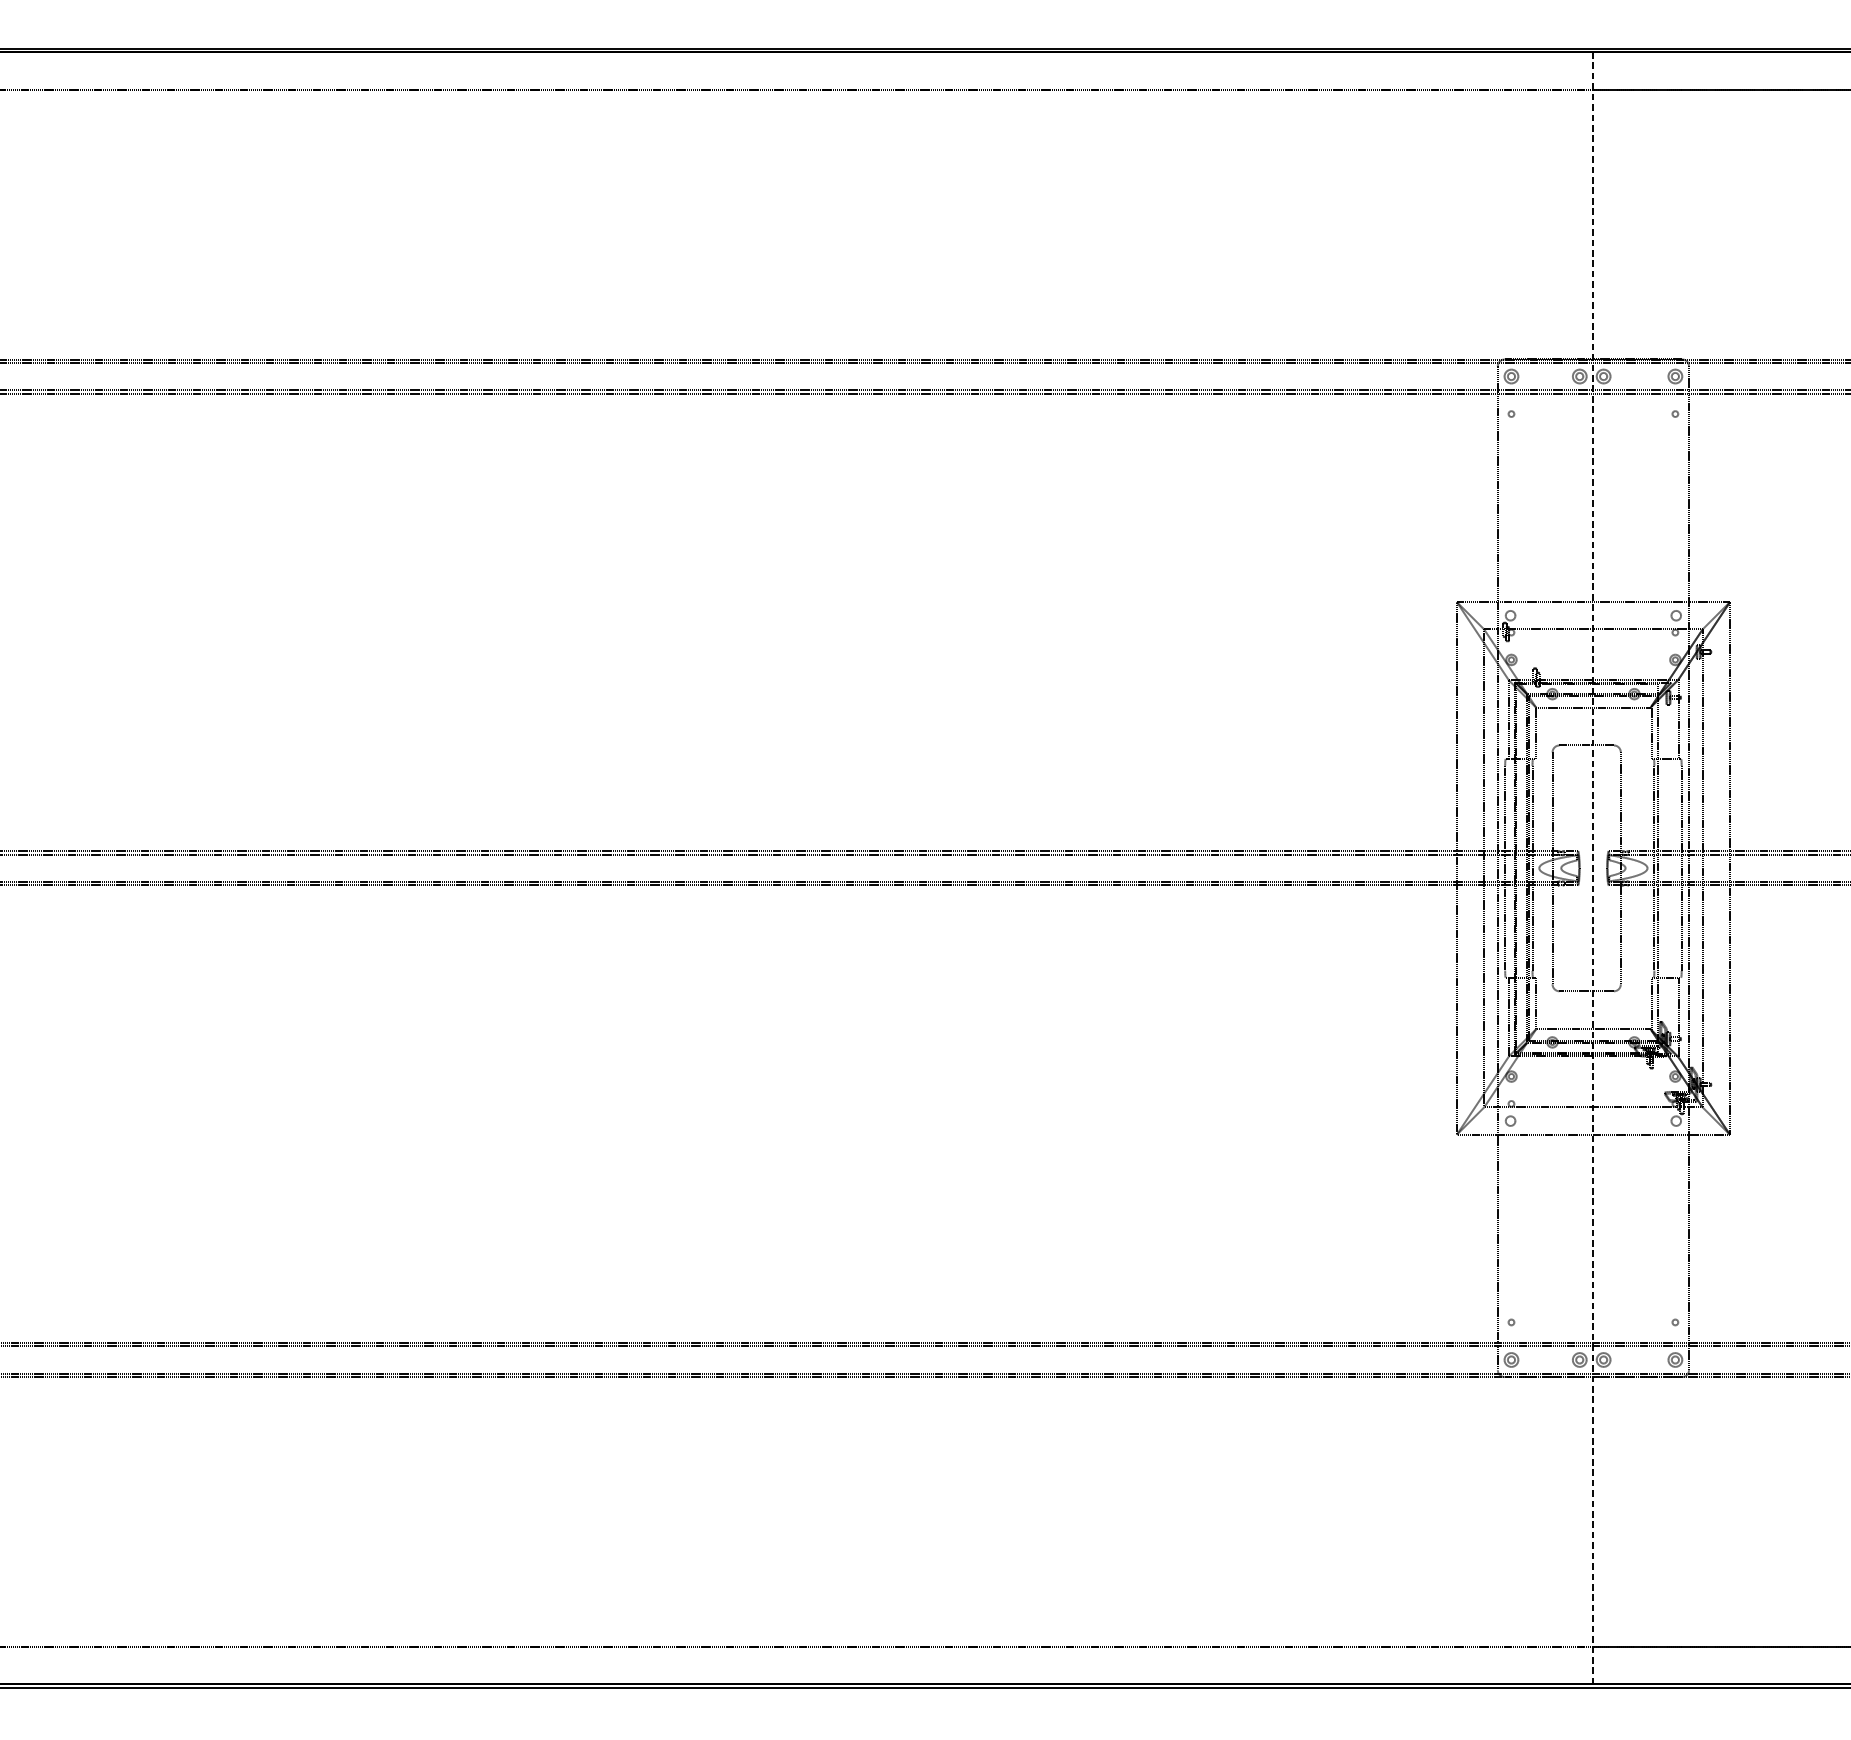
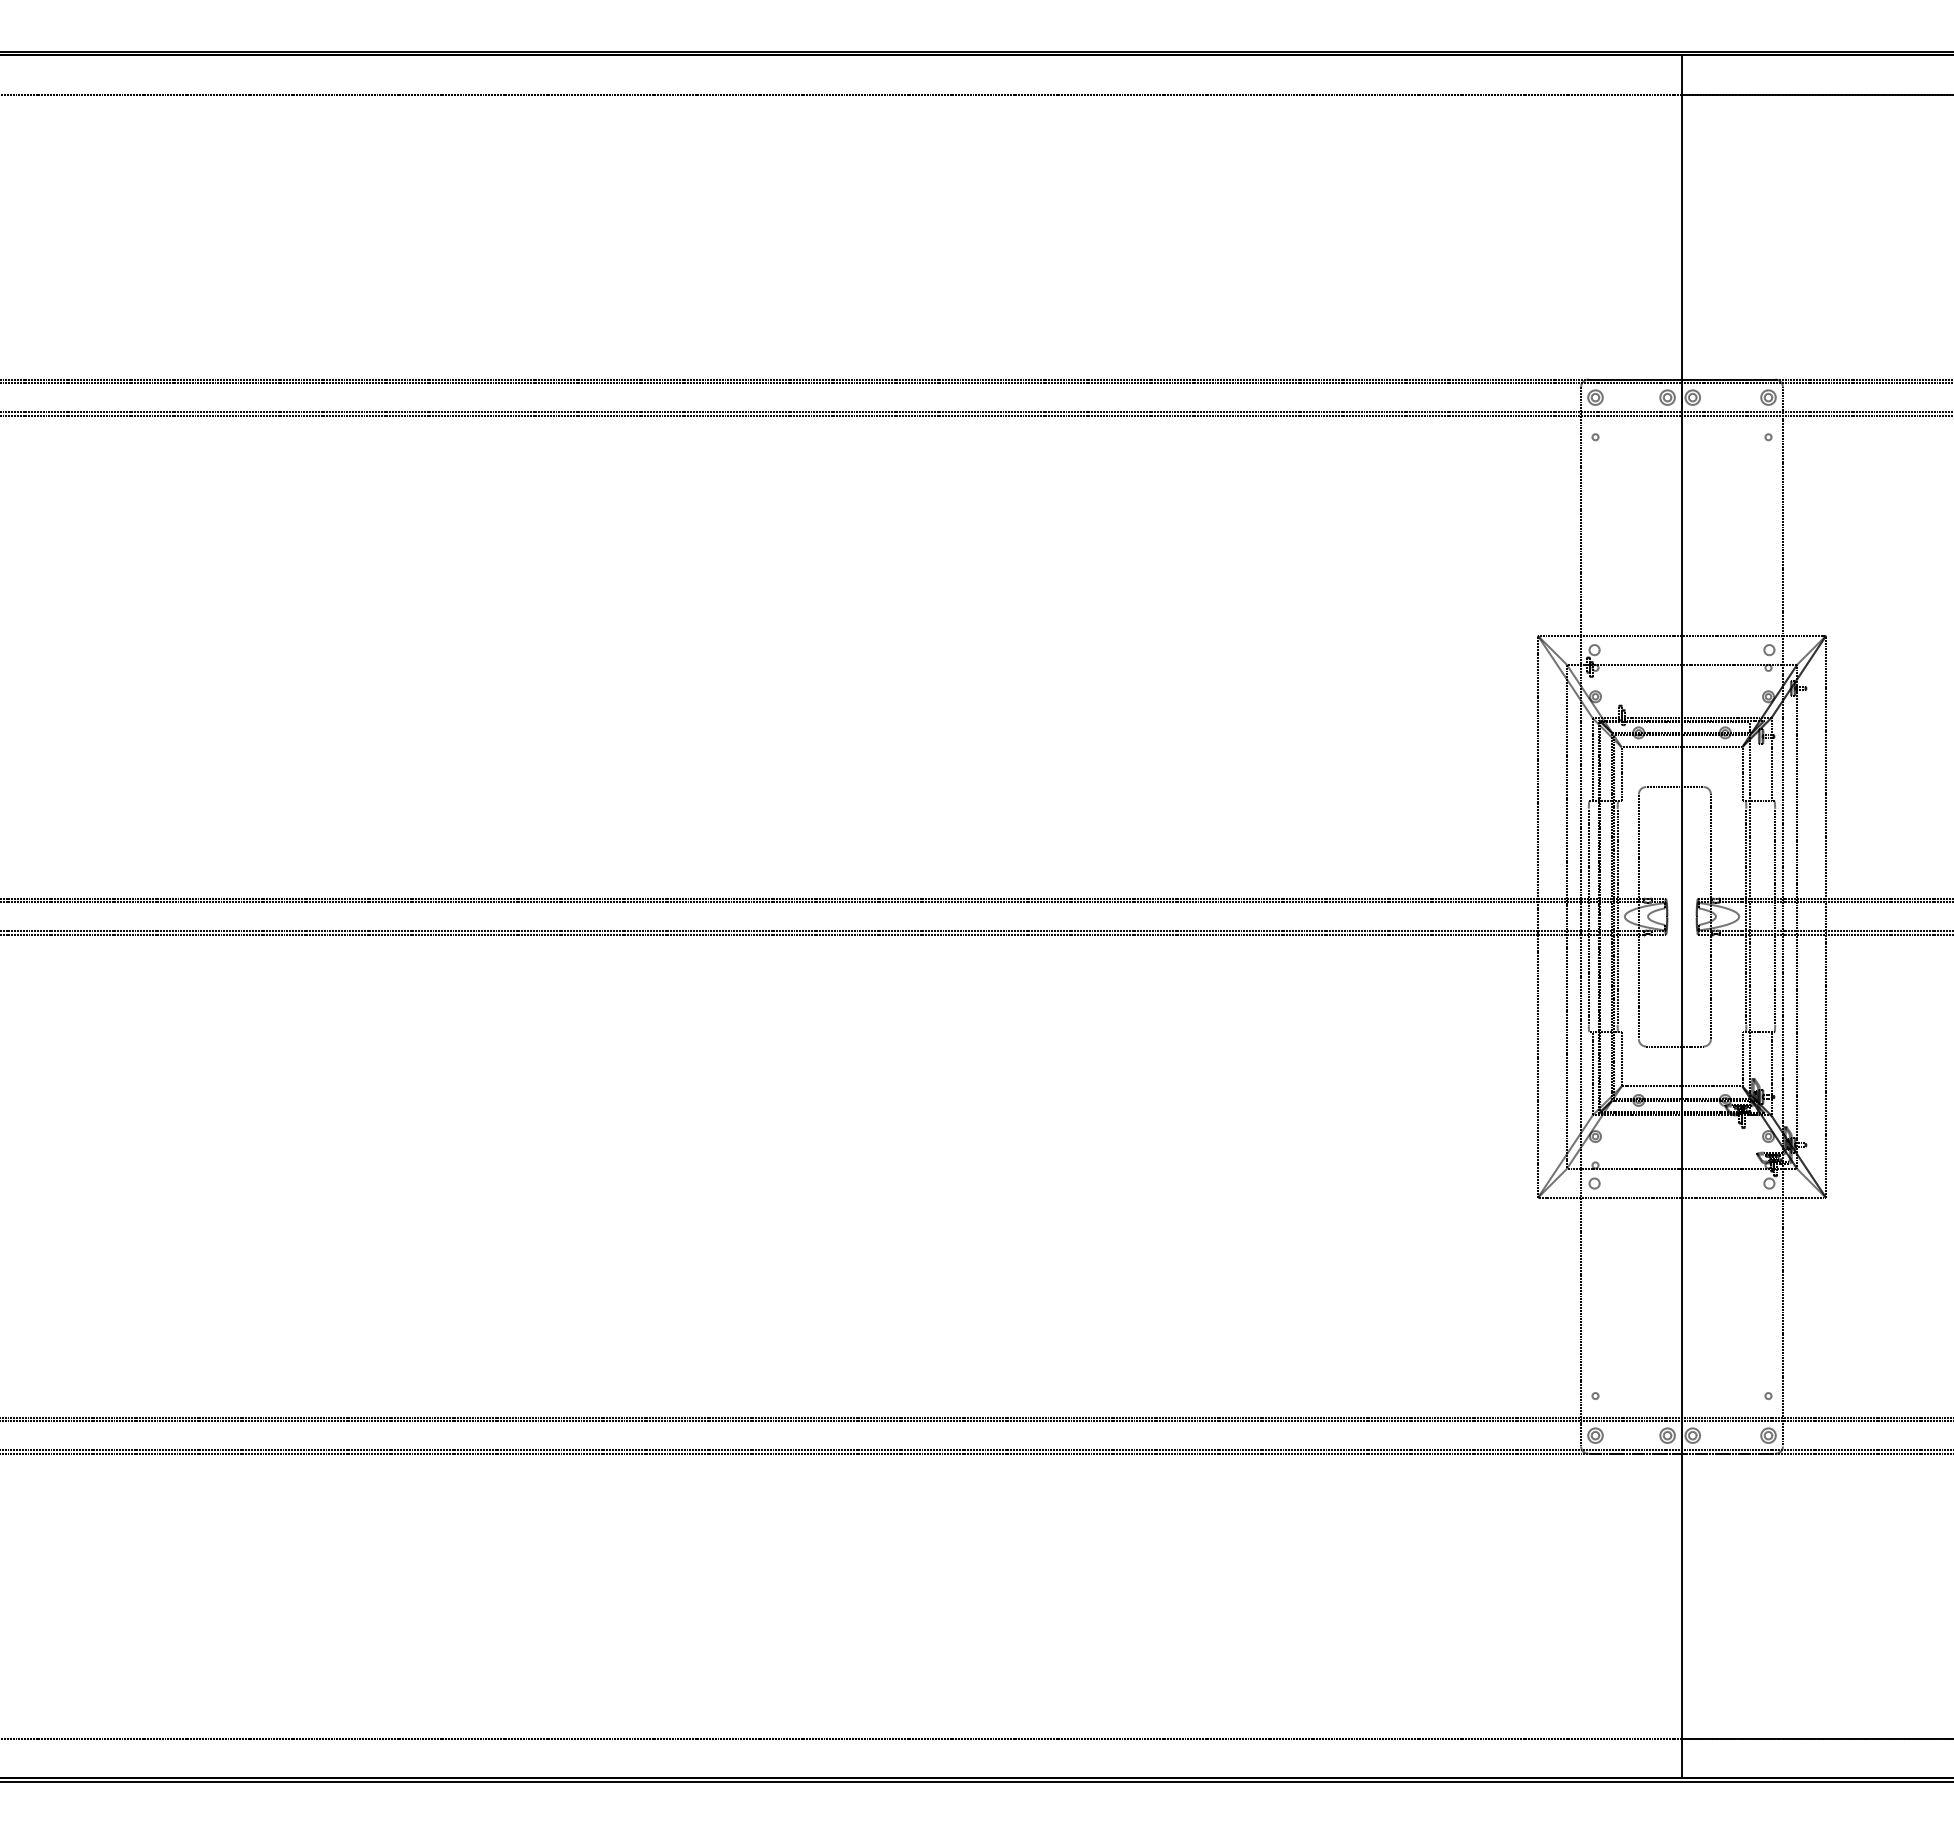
line: (1593, 868) -> (1682, 916), dashed -> solid

